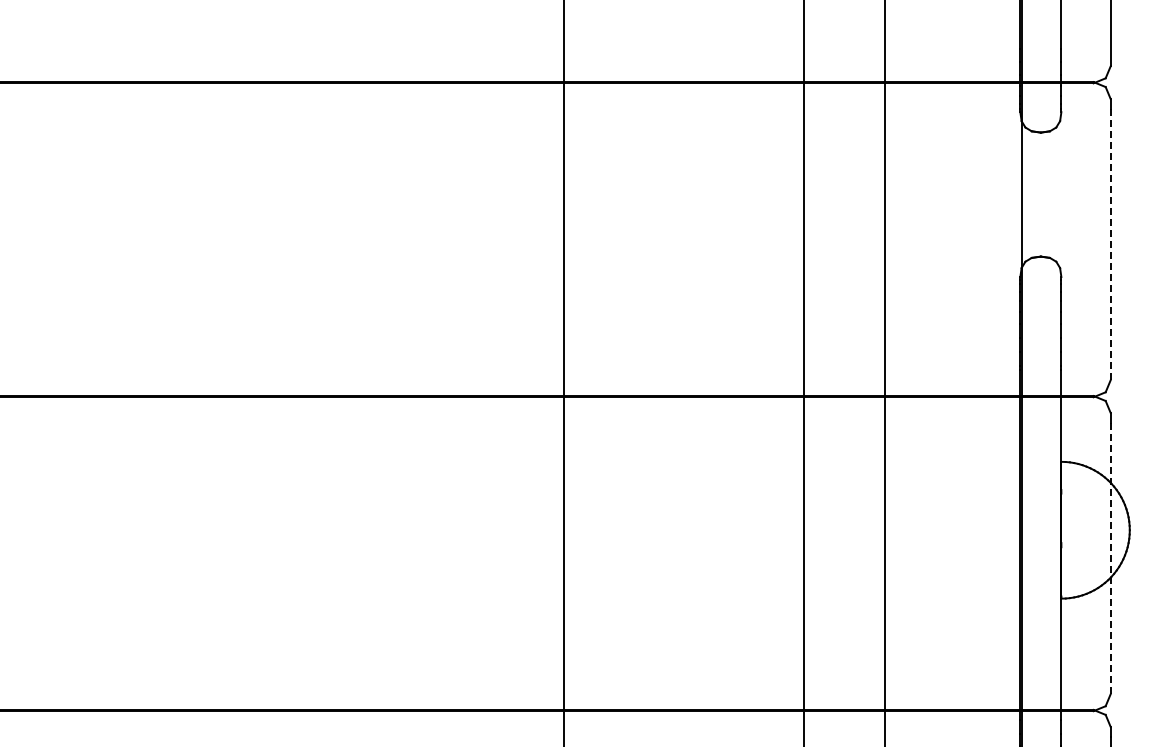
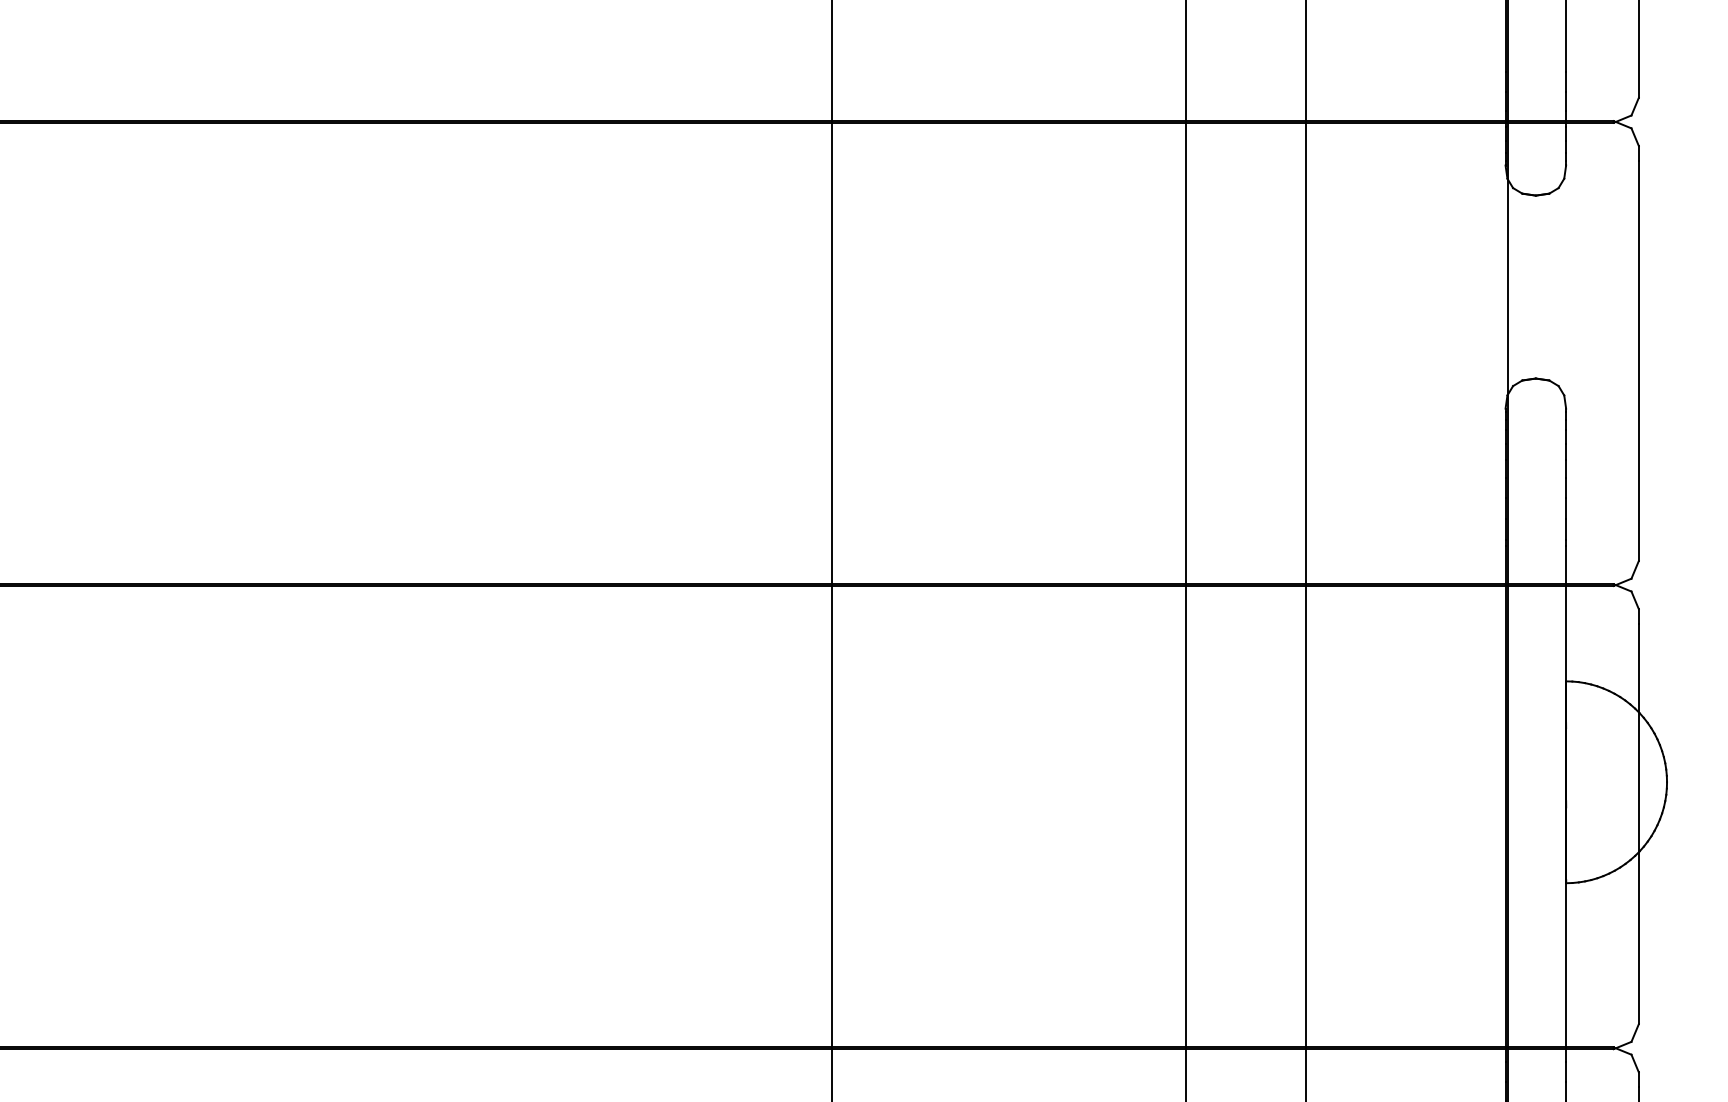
line: (1110, 244) -> (1638, 360), dashed -> solid
line: (1110, 558) -> (1638, 823), dashed -> solid

